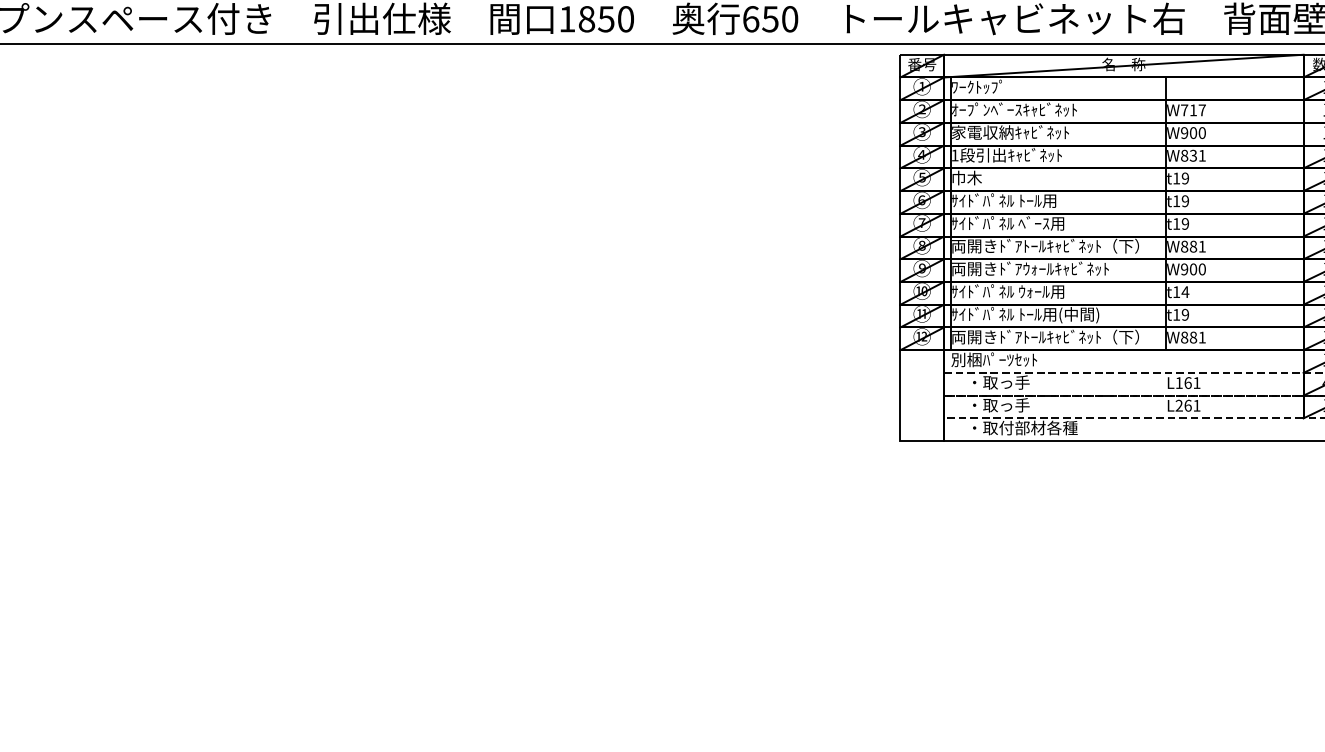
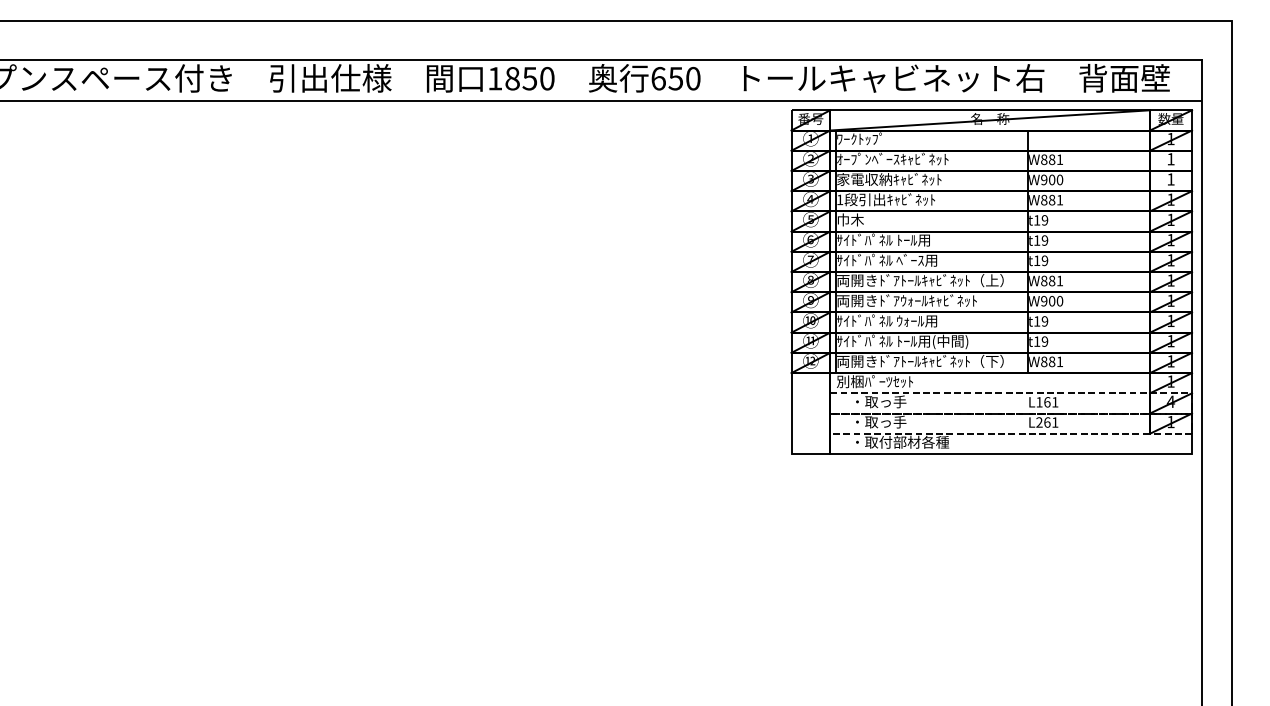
text: (1193, 110) -> (1052, 159), W717 -> W881
text: (1192, 156) -> (1051, 200), W831 -> W881
text: (1126, 246) -> (992, 280), 両開きﾄﾞｱﾄｰﾙｷｬﾋﾞﾈｯﾄ（下） -> 両開きﾄﾞｱﾄｰﾙｷｬﾋﾞﾈｯﾄ（上）
text: (1184, 292) -> (1044, 321), t14 -> t19

